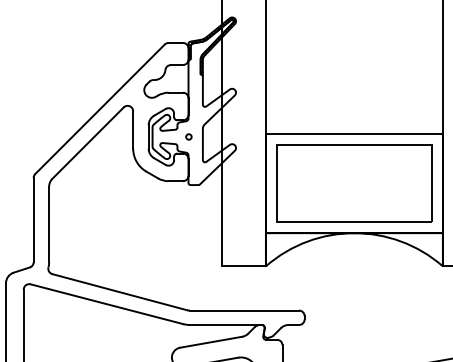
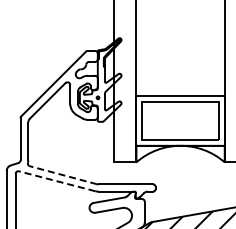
line: (119, 292) -> (63, 175), solid -> dashed
line: (105, 304) -> (56, 181), solid -> dashed

